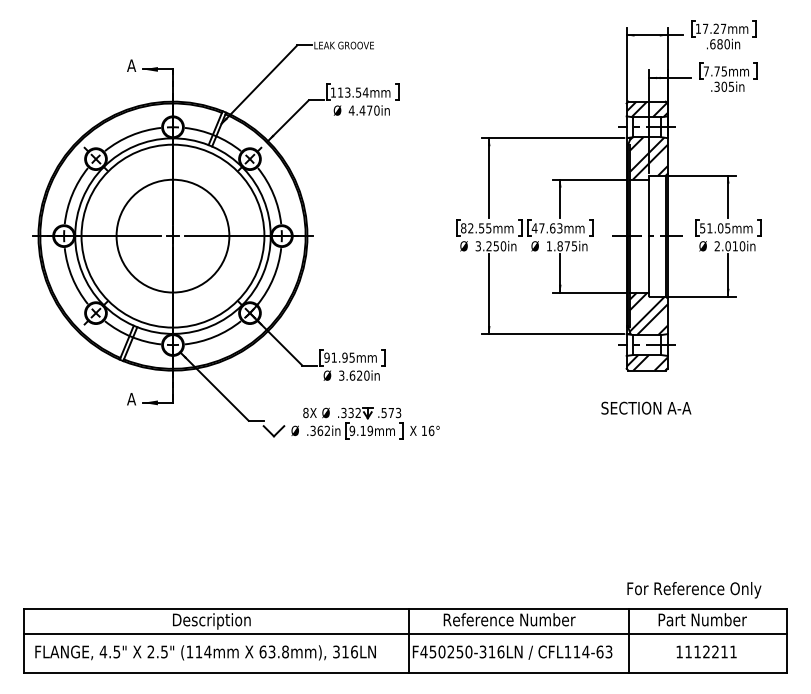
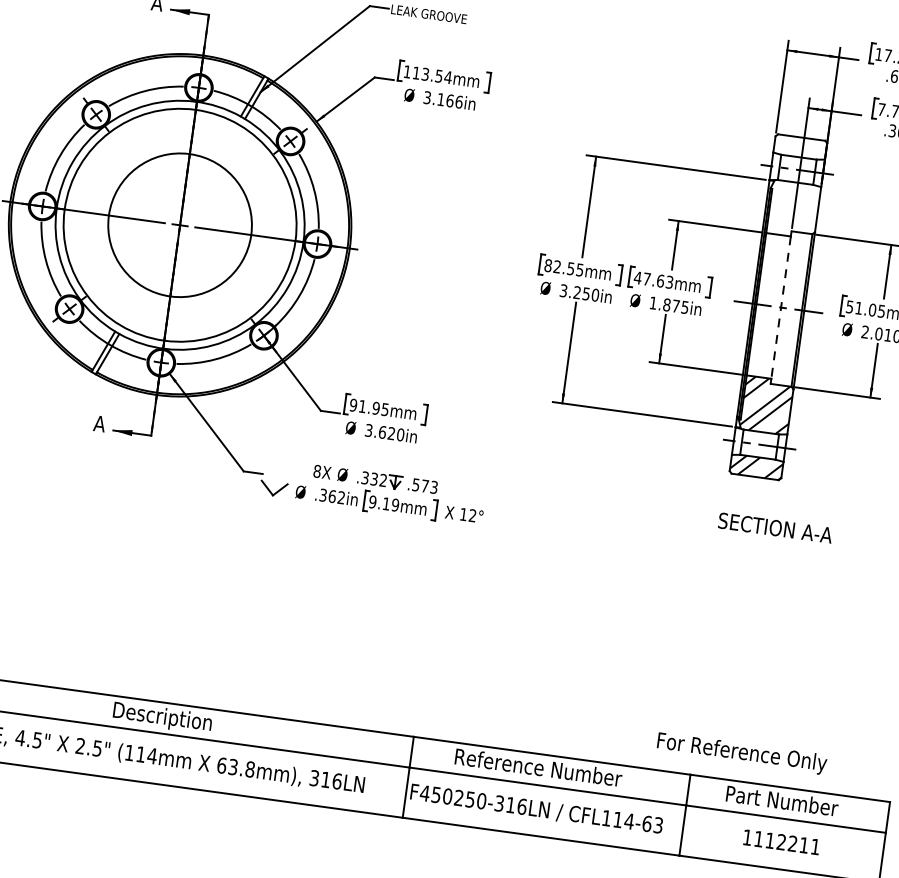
hatch: (646, 109) -> (799, 147), removed
text: (363, 110) -> (442, 99), 4.470in -> 3.166in
hatch: (648, 158) -> (793, 209), removed
line: (649, 236) -> (781, 308), solid -> dashed
text: (646, 407) -> (775, 527), moved
text: (431, 430) -> (472, 515), 16° -> 12°
text: (694, 590) -> (742, 753), moved

